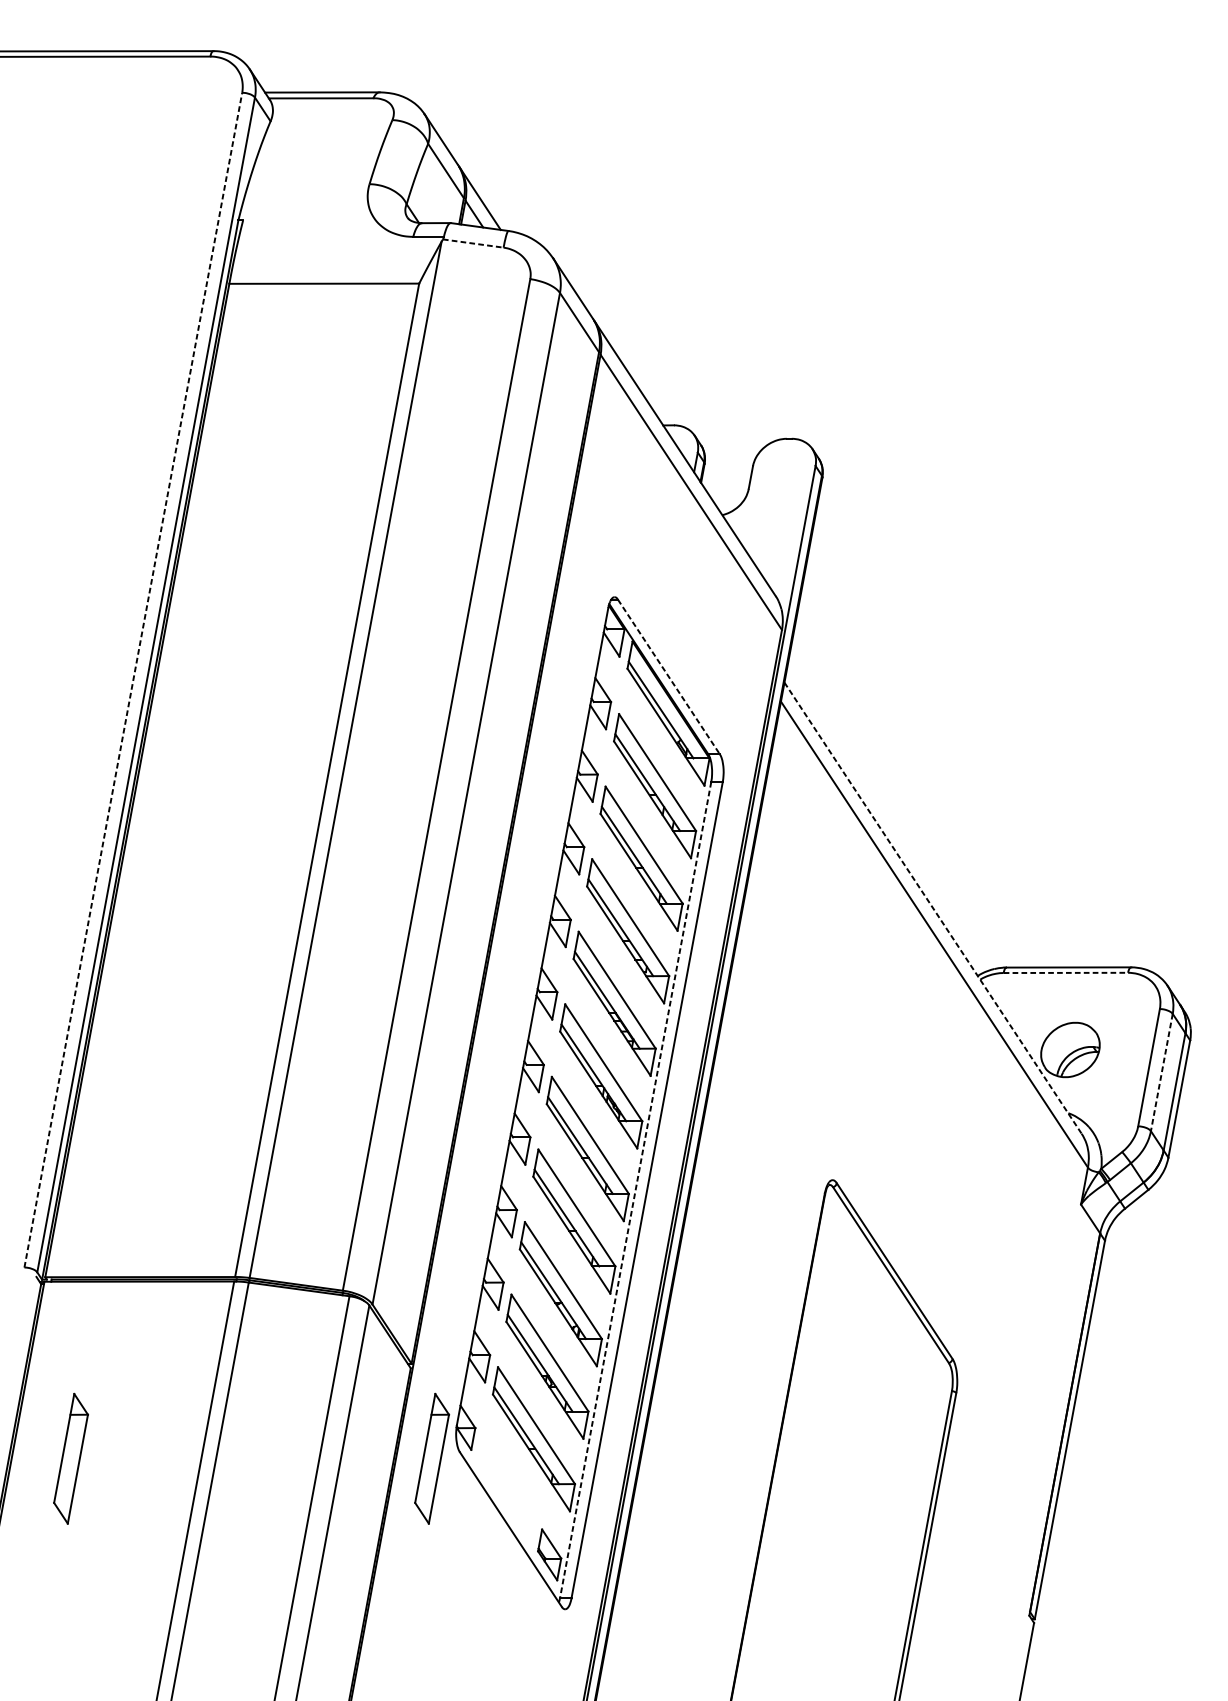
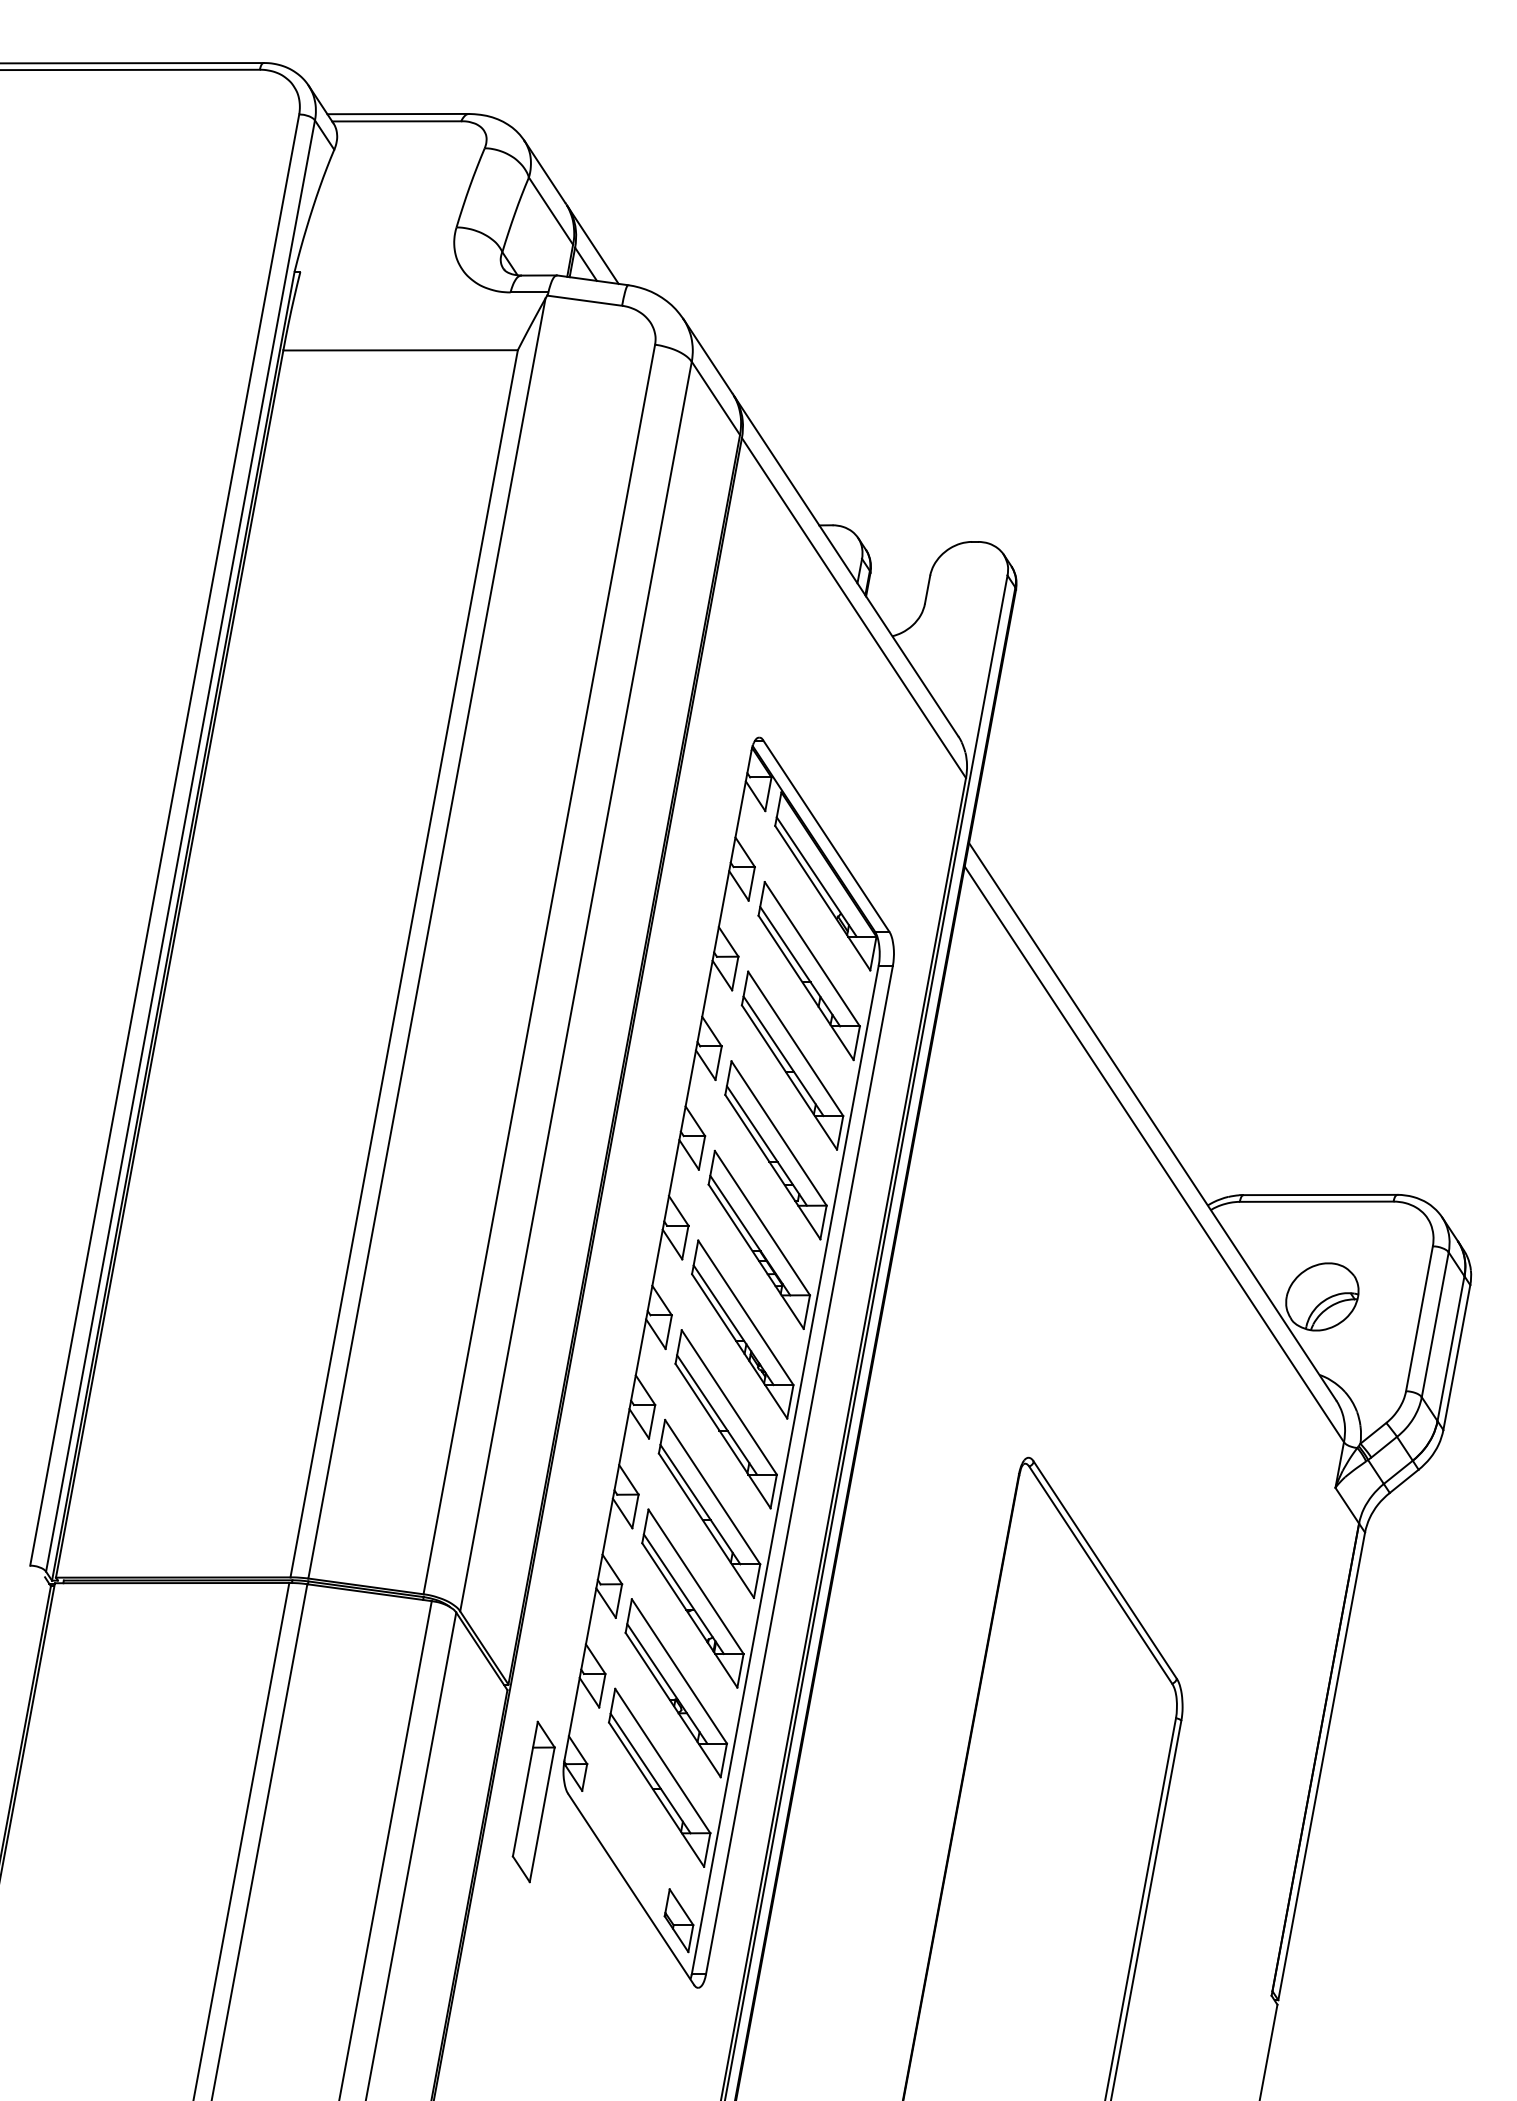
line: (473, 243) -> (584, 300), dashed -> solid
line: (669, 677) -> (826, 836), dashed -> solid
line: (133, 680) -> (164, 840), dashed -> solid
line: (932, 907) -> (1152, 1121), dashed -> solid
line: (1065, 972) -> (1316, 1201), dashed -> solid
line: (1162, 1072) -> (1435, 1324), dashed -> solid
line: (635, 1190) -> (785, 1470), dashed -> solid
part: (70, 1458) -> (87, 1801), removed

